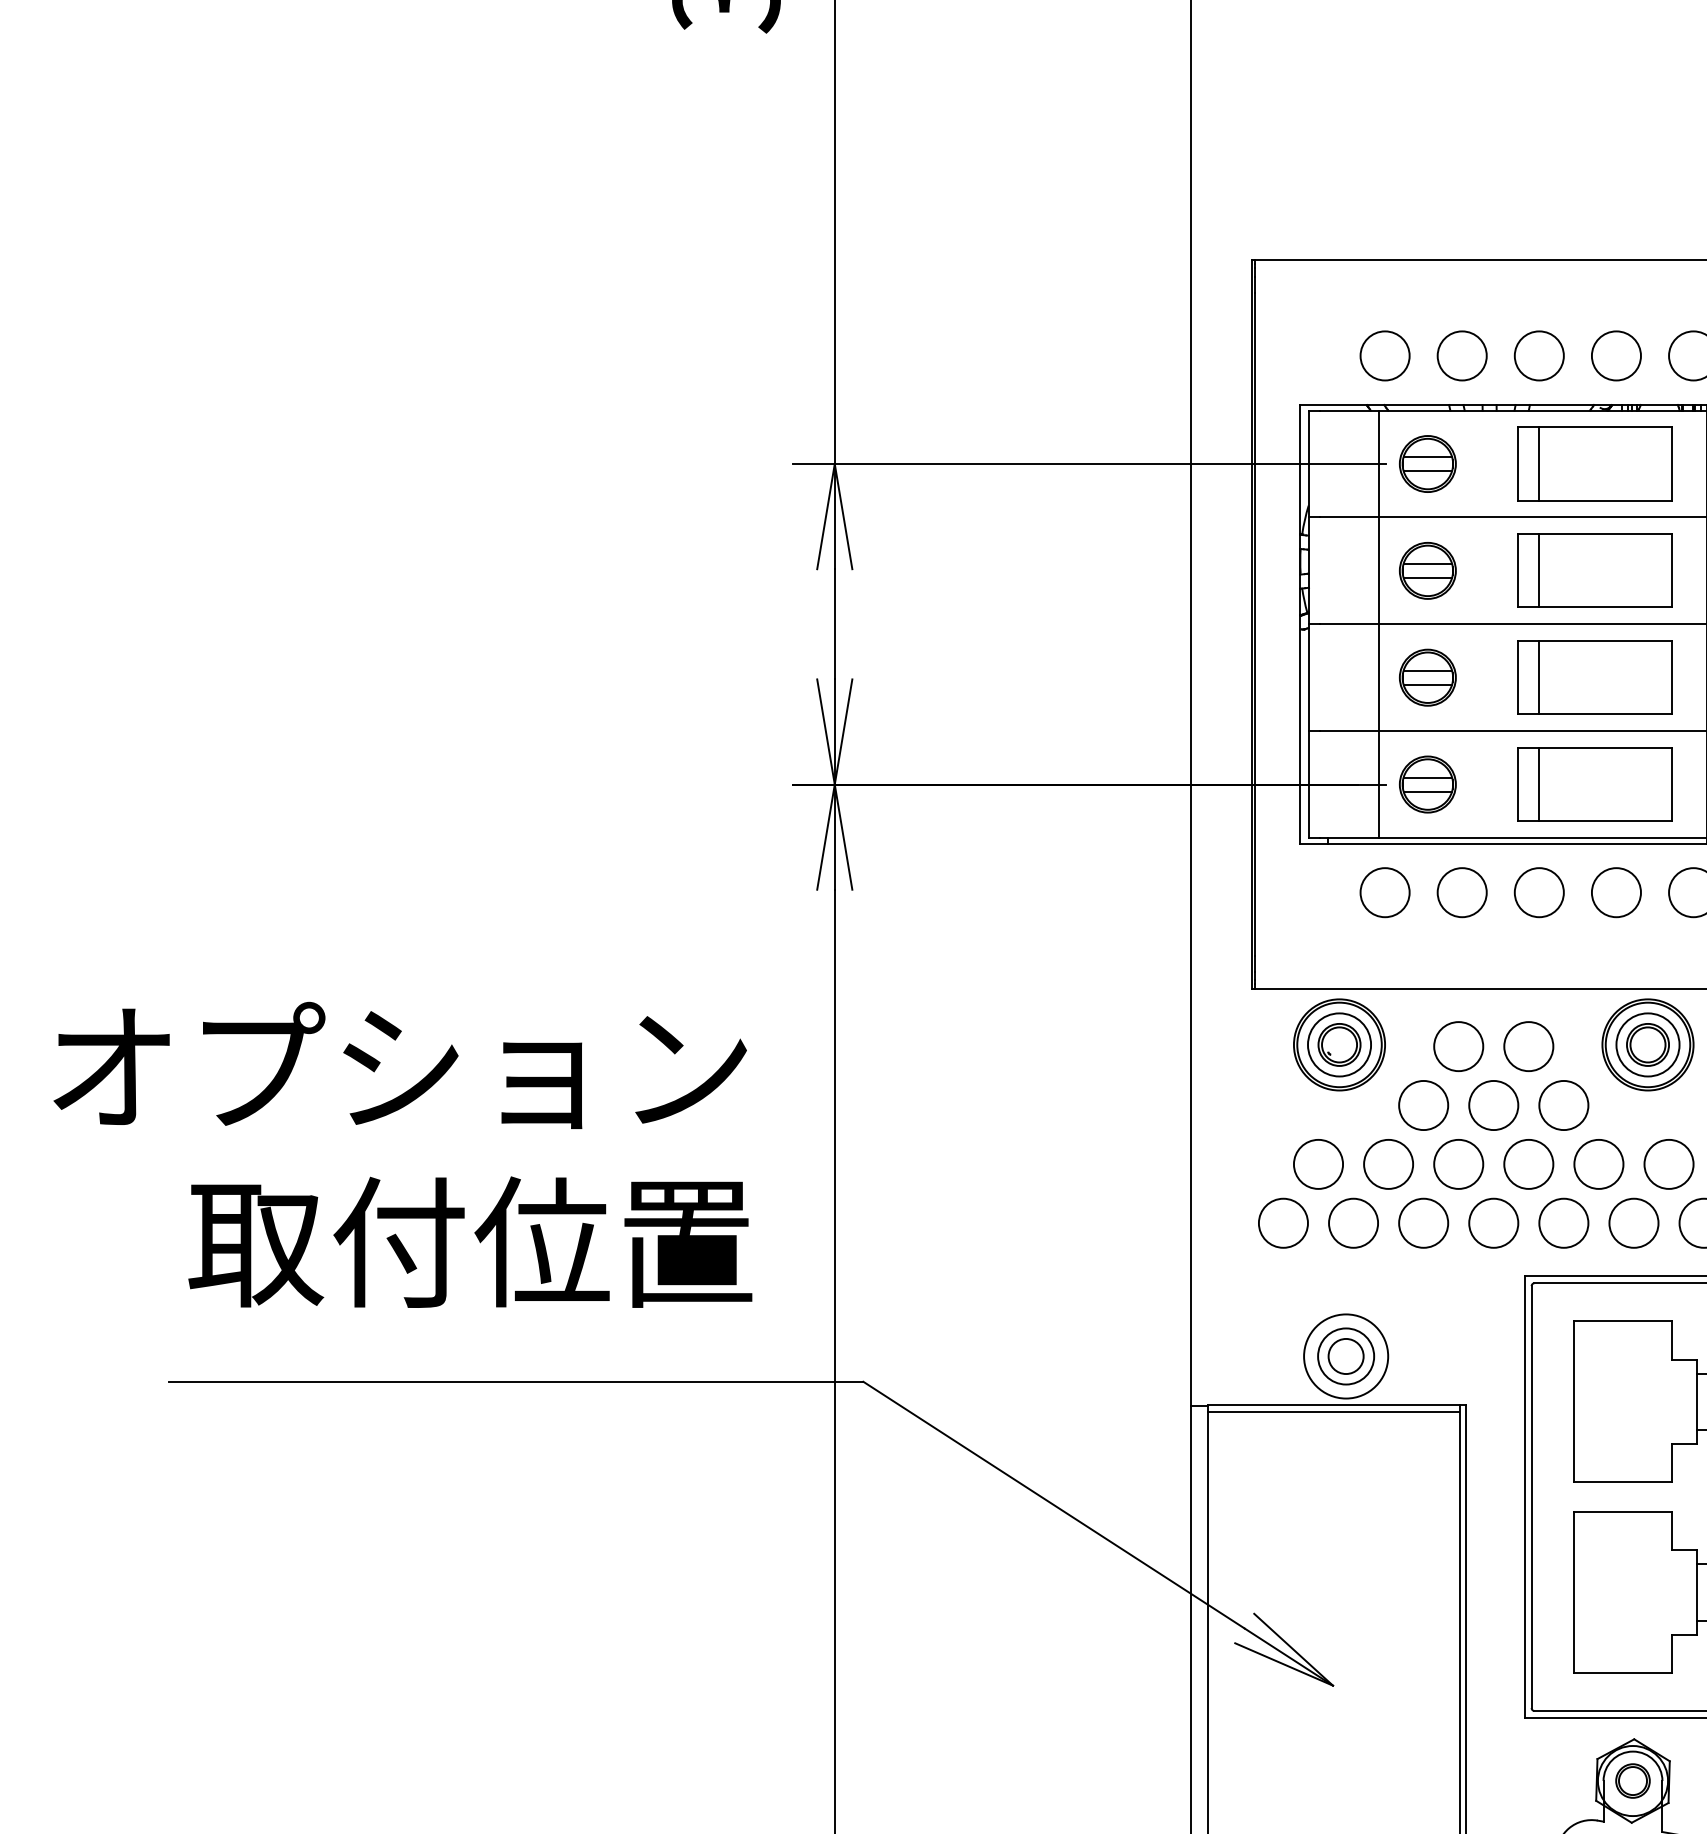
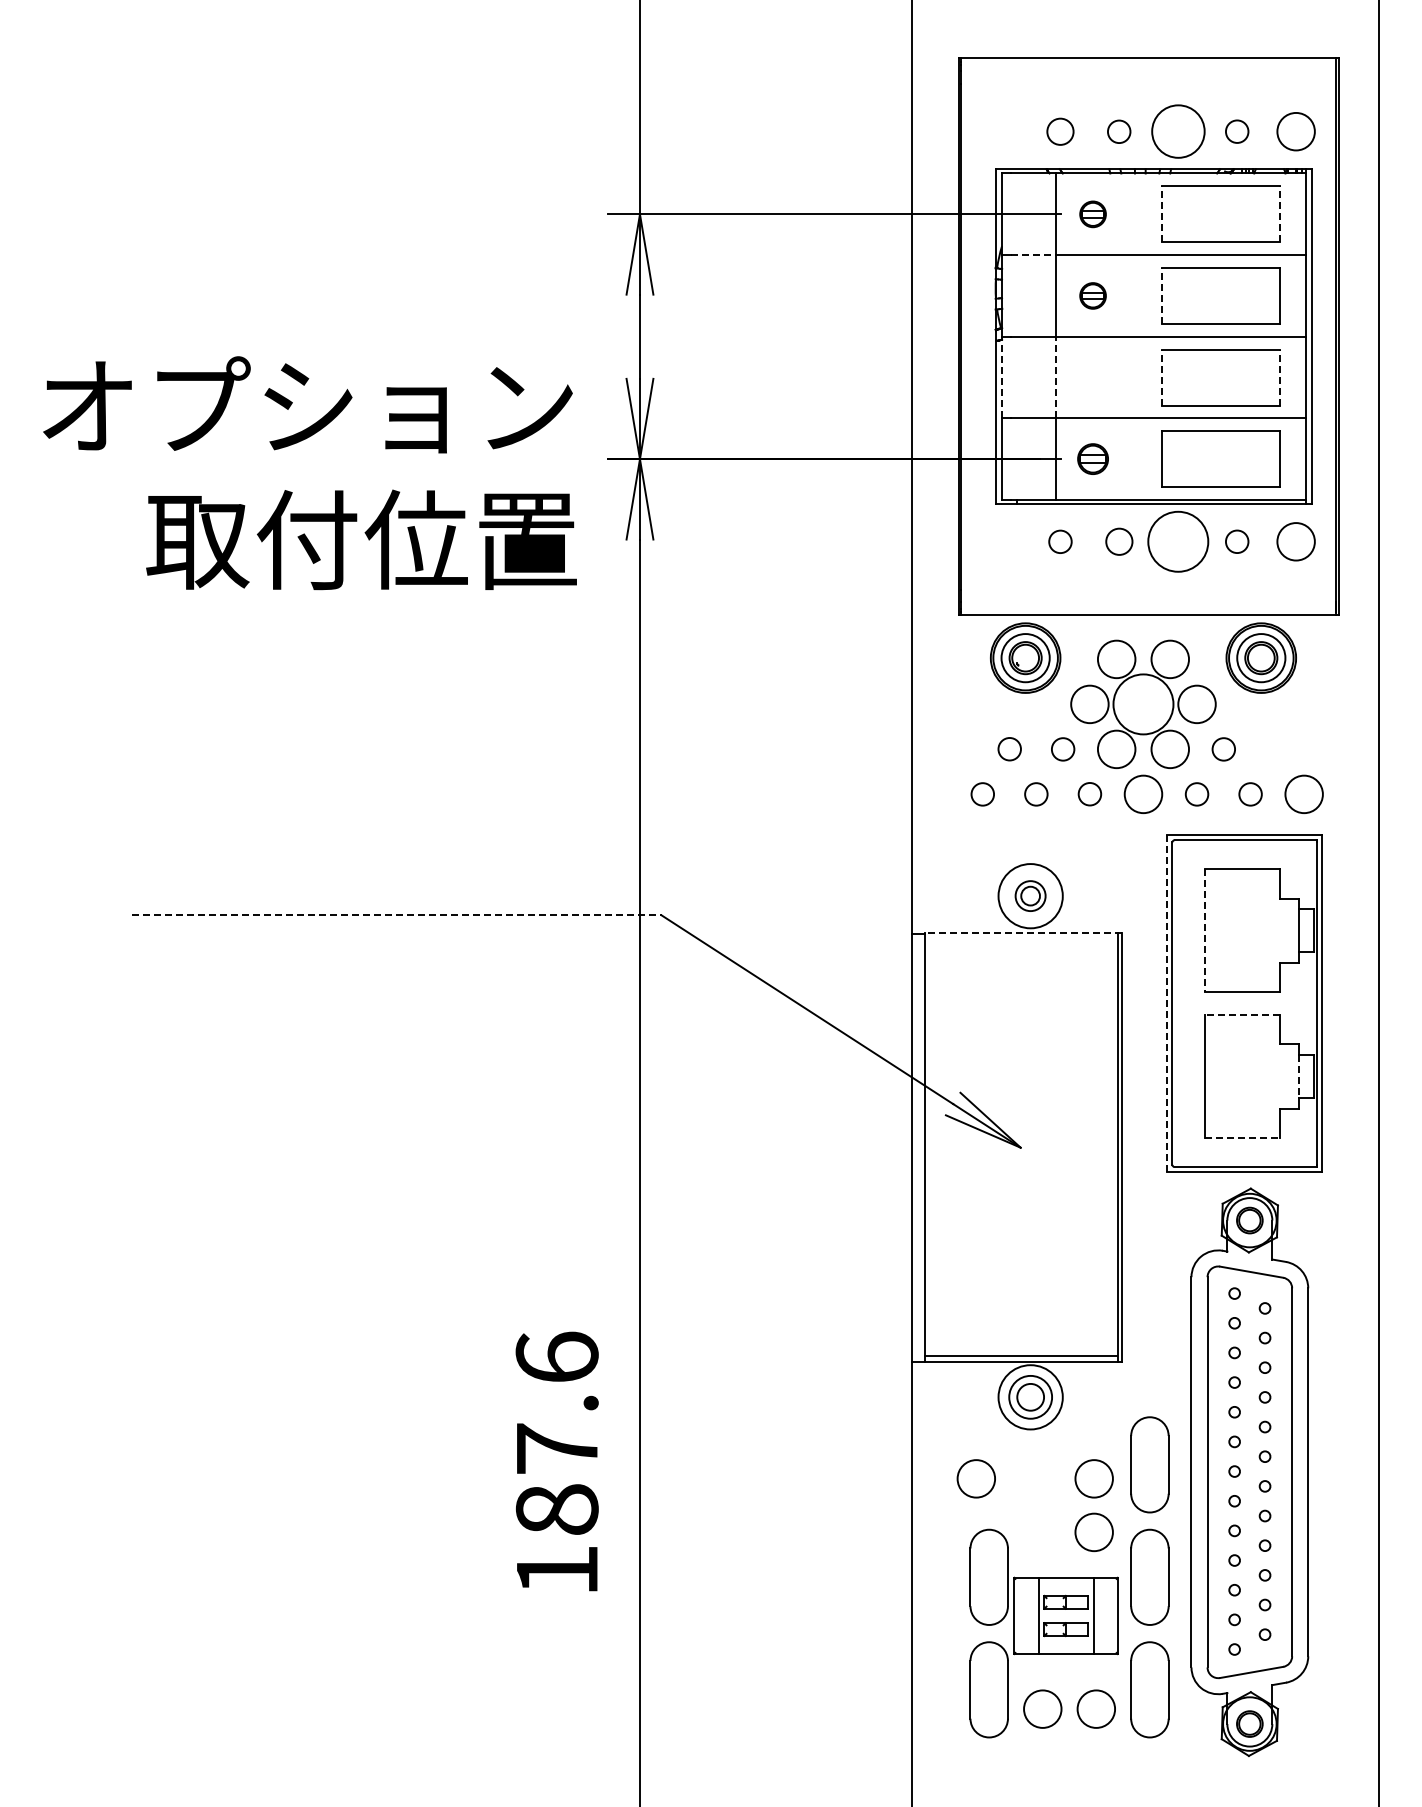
circle: (1385, 355) -> (1060, 131), size x0.7
circle: (1461, 355) -> (1118, 131), size x0.6
circle: (1538, 355) -> (1177, 131), size x1.4
circle: (1615, 355) -> (1236, 131), size x0.6
part: (1427, 464) -> (1092, 214), size x0.6
line: (1517, 464) -> (1161, 214), solid -> dashed
line: (1538, 464) -> (1177, 214), removed
line: (1671, 464) -> (1279, 214), solid -> dashed
line: (1349, 517) -> (1033, 255), solid -> dashed
part: (1427, 570) -> (1092, 295), size x0.6
line: (1517, 570) -> (1161, 295), solid -> dashed
line: (1538, 570) -> (1177, 295), removed
line: (1309, 677) -> (1002, 377), solid -> dashed
line: (1378, 677) -> (1055, 377), solid -> dashed
part: (1427, 677) -> (1092, 377), removed
line: (1517, 677) -> (1161, 377), solid -> dashed
line: (1538, 677) -> (1177, 377), removed
line: (1671, 677) -> (1279, 377), solid -> dashed
part: (1427, 783) -> (1092, 458), size x0.7
line: (1538, 784) -> (1177, 459), removed
circle: (1385, 892) -> (1060, 541), size x0.6
circle: (1462, 892) -> (1119, 541), size x0.7
circle: (1539, 892) -> (1178, 541), size x1.6
circle: (1615, 892) -> (1236, 541), size x0.6
circle: (1493, 1105) -> (1143, 704), size x1.6
text: (402, 1155) -> (309, 473), moved
circle: (1318, 1163) -> (1009, 748), size x0.6
circle: (1667, 1163) -> (1276, 748), removed
circle: (1387, 1164) -> (1062, 749), size x0.6
circle: (1598, 1164) -> (1223, 749), size x0.6
circle: (1423, 1222) -> (1089, 793), size x0.6
circle: (1283, 1223) -> (982, 794), size x0.6
circle: (1353, 1223) -> (1036, 794), size x0.6
circle: (1563, 1223) -> (1196, 794), size x0.6
circle: (1633, 1223) -> (1250, 794), size x0.6
part: (1345, 1355) -> (1030, 895), size x0.7
line: (517, 1381) -> (397, 915), solid -> dashed
line: (1573, 1401) -> (1204, 930), solid -> dashed
line: (1336, 1405) -> (1023, 933), solid -> dashed
line: (1332, 1411) -> (1020, 938), removed
line: (1525, 1496) -> (1167, 1003), solid -> dashed
line: (1622, 1511) -> (1241, 1014), solid -> dashed
line: (1696, 1592) -> (1298, 1076), solid -> dashed
line: (1623, 1673) -> (1242, 1138), solid -> dashed

